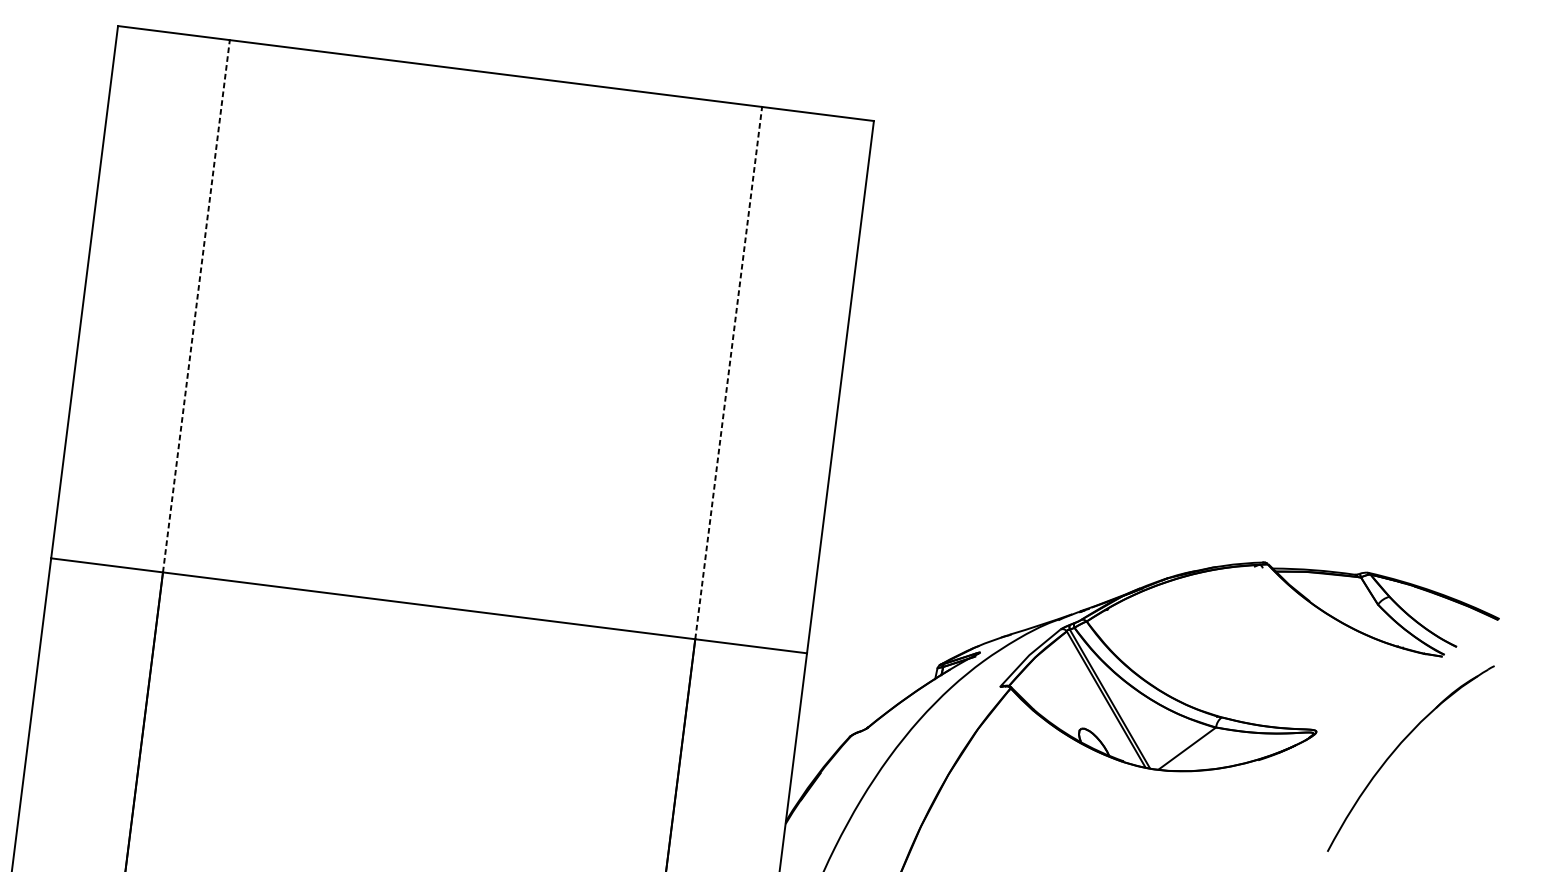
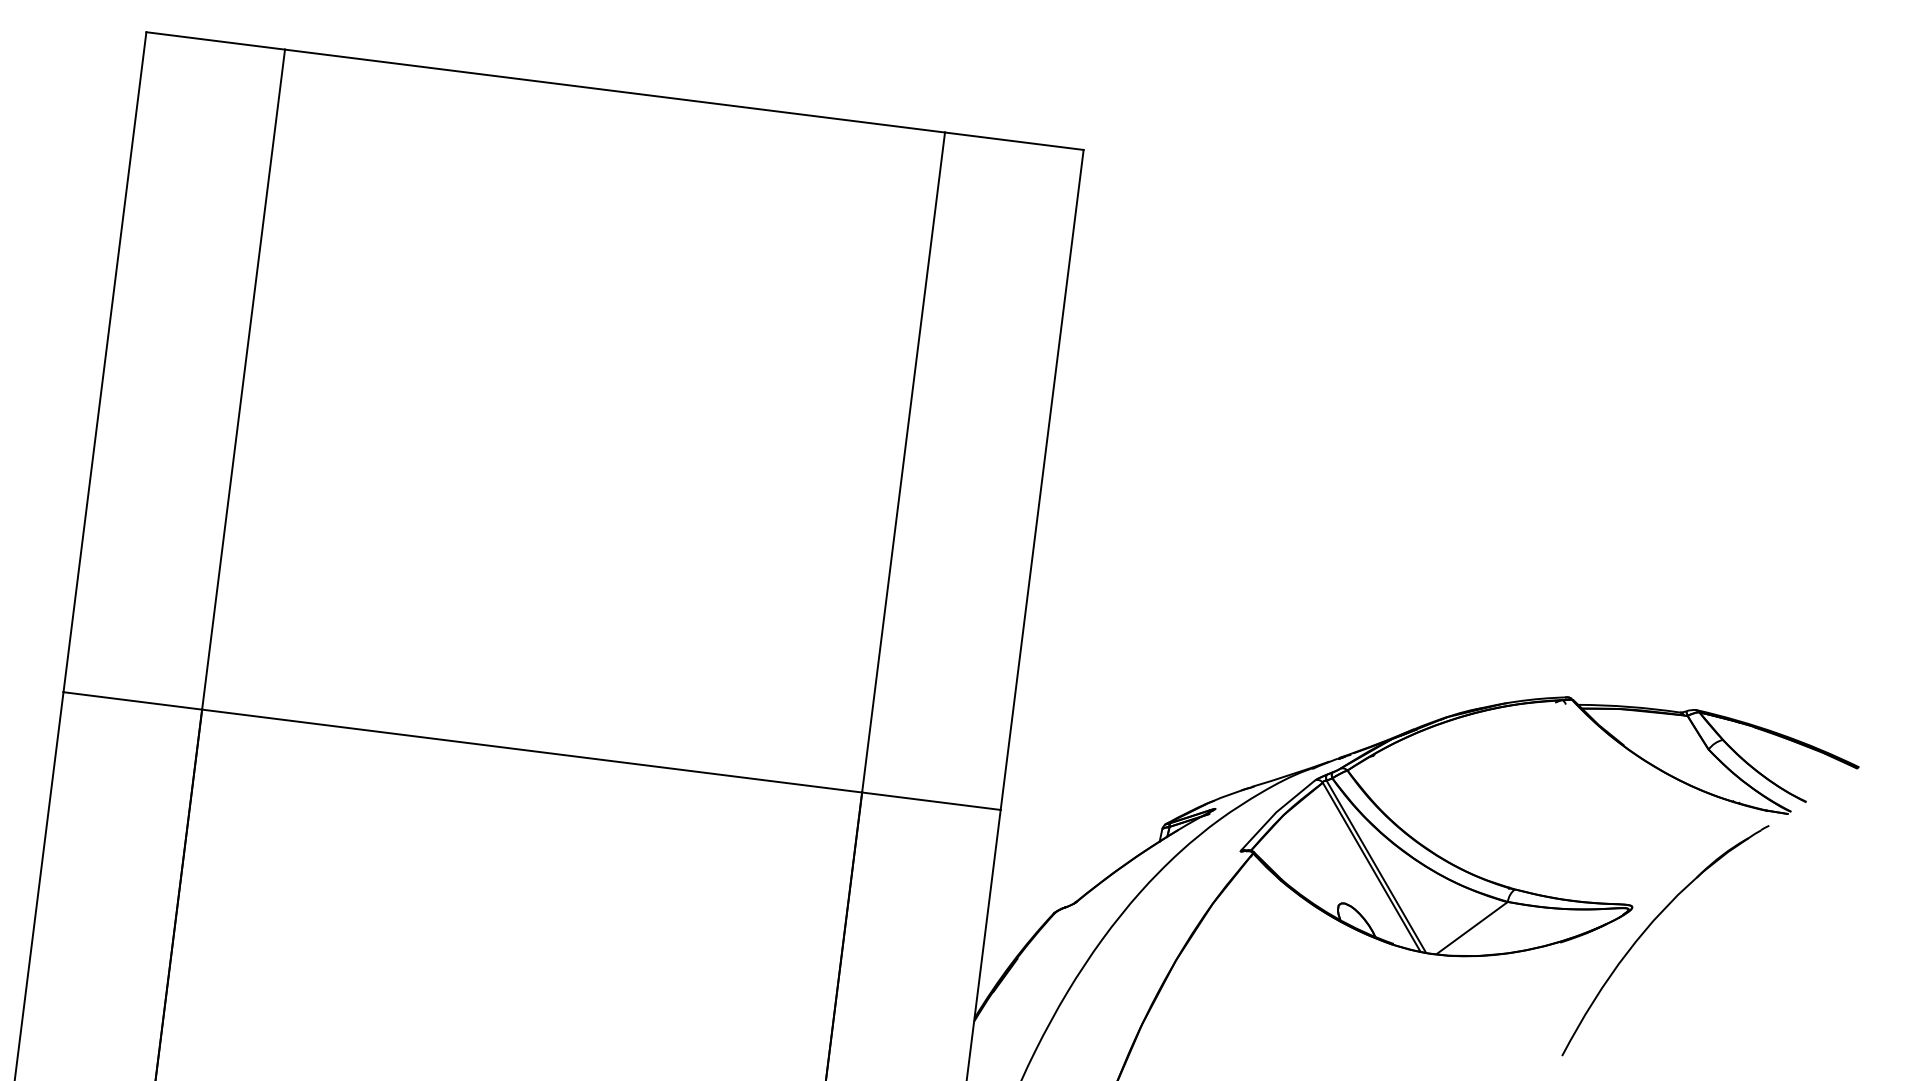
line: (196, 306) -> (243, 379), dashed -> solid
line: (728, 373) -> (903, 462), dashed -> solid
part: (1398, 748) -> (1649, 927), moved

